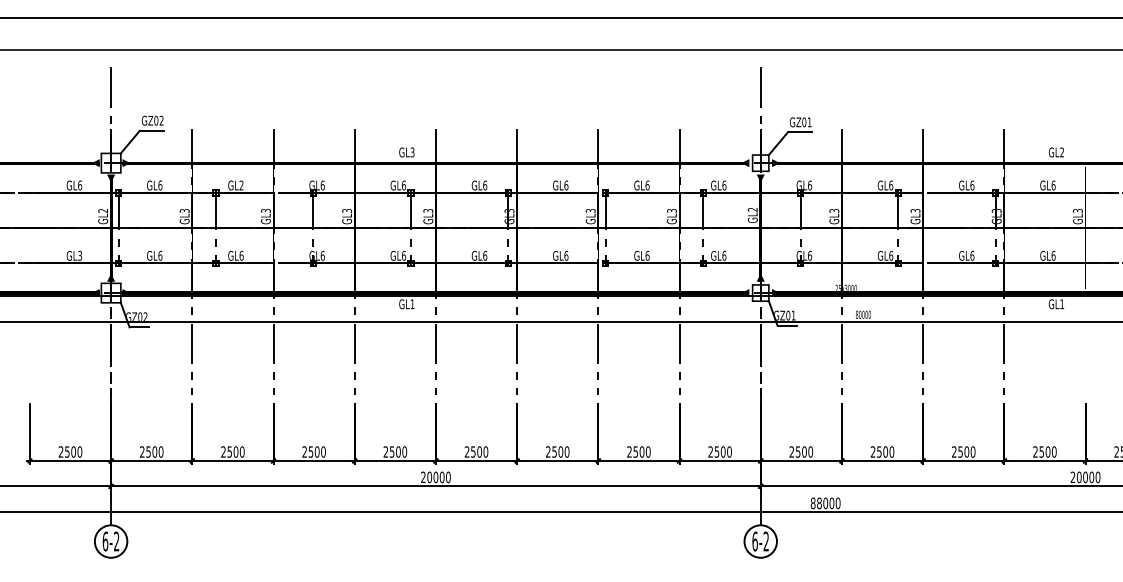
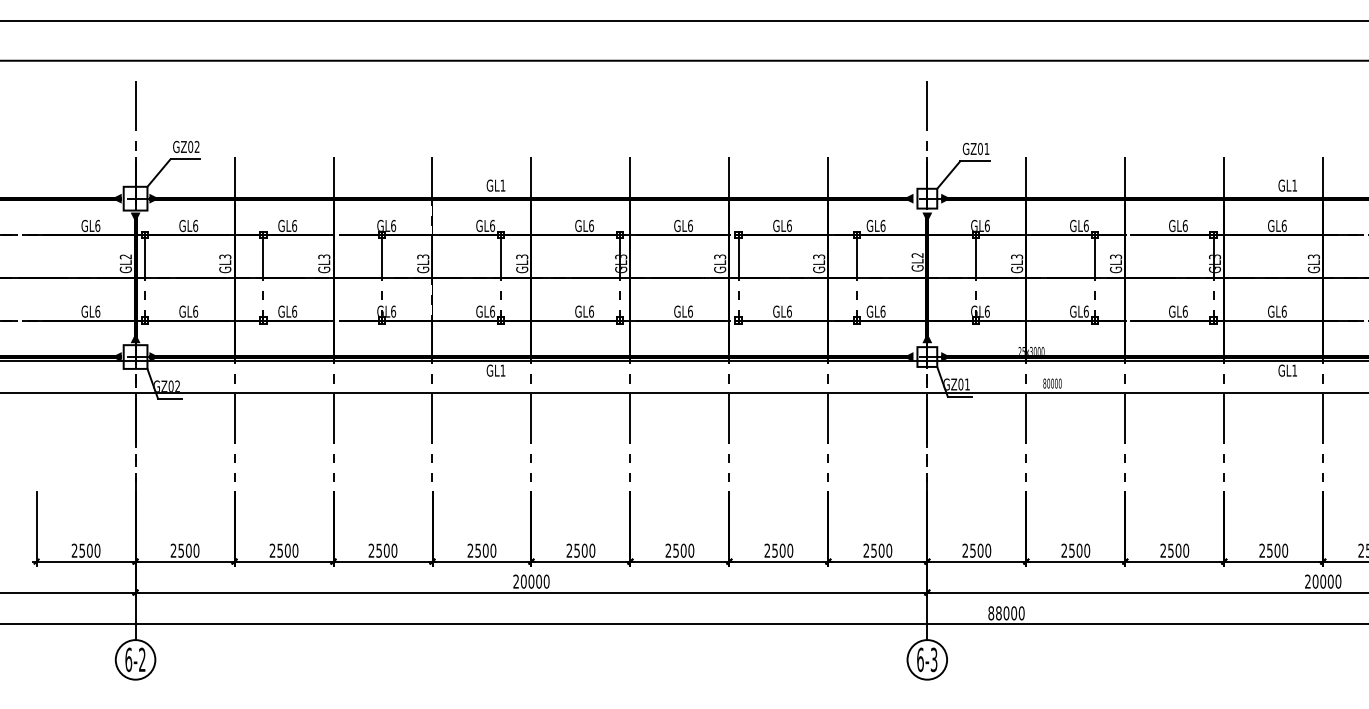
text: (412, 152) -> (502, 185), GL3 -> GL1
text: (1061, 152) -> (1293, 185), GL2 -> GL1
text: (241, 185) -> (294, 225), GL2 -> GL6
text: (80, 255) -> (98, 311), GL3 -> GL6
line: (1085, 261) -> (1323, 318), added
text: (765, 541) -> (933, 659), 6-2 -> 6-3

